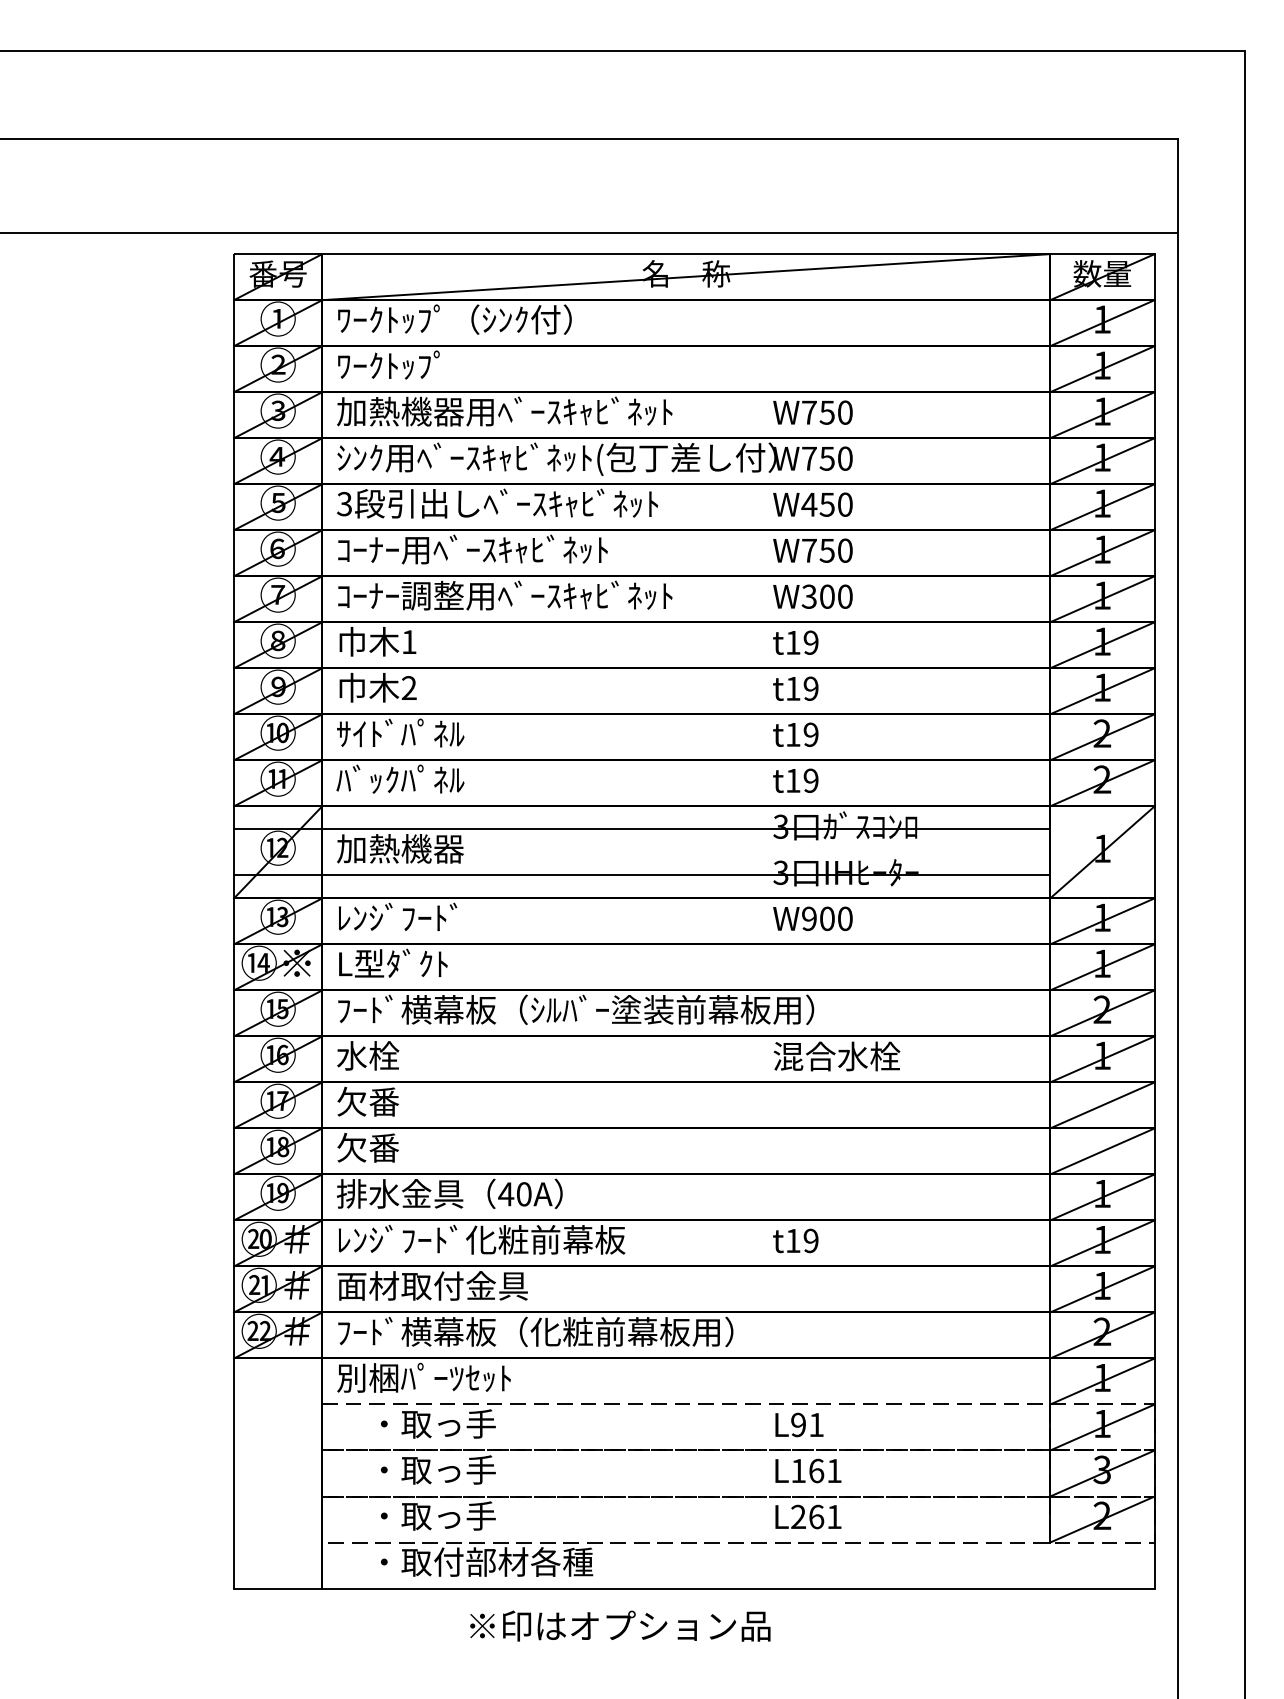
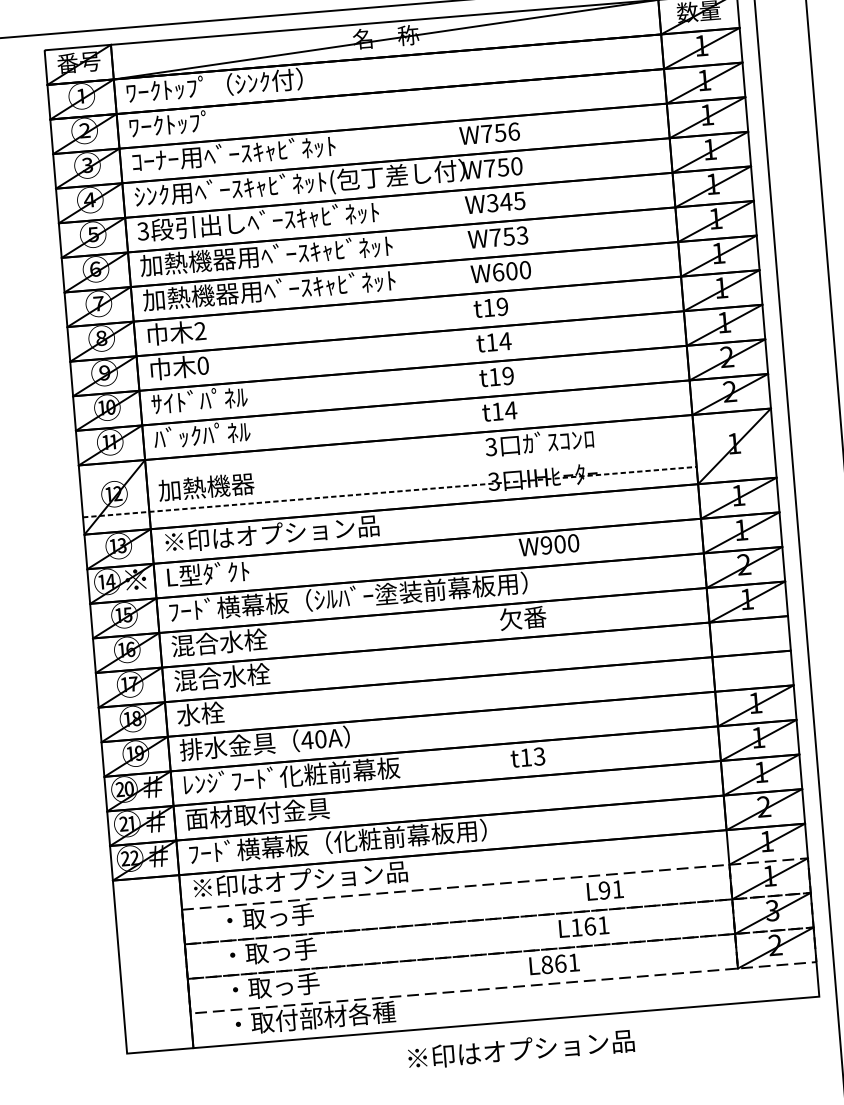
text: (504, 411) -> (257, 151), 加熱機器用ﾍﾞｰｽｷｬﾋﾞﾈｯﾄ -> ｺｰﾅｰ用ﾍﾞｰｽｷｬﾋﾞﾈｯﾄ
text: (845, 412) -> (514, 131), W750 -> W756
text: (826, 504) -> (505, 201), W450 -> W345
text: (504, 549) -> (266, 255), ｺｰﾅｰ用ﾍﾞｰｽｷｬﾋﾞﾈｯﾄ -> 加熱機器用ﾍﾞｰｽｷｬﾋﾞﾈｯﾄ
text: (844, 550) -> (521, 235), W750 -> W753
text: (400, 595) -> (190, 296), ｺｰﾅｰ調整用ﾍﾞｰｽｷｬﾋﾞﾈｯﾄ -> 加熱機器用ﾍﾞｰｽｷｬﾋﾞﾈｯﾄ
text: (809, 596) -> (498, 272), W300 -> W600
text: (408, 641) -> (199, 330), 1 -> 2
text: (408, 688) -> (202, 366), 2 -> 0
text: (811, 688) -> (505, 341), t19 -> t14
text: (811, 780) -> (511, 410), t19 -> t14
line: (642, 829) -> (387, 457), removed
line: (642, 875) -> (390, 492), solid -> dashed
text: (481, 917) -> (271, 533), ﾚﾝｼﾞﾌｰﾄﾞ -> ※印はオプション品
text: (812, 918) -> (548, 545), moved
text: (400, 1055) -> (219, 642), 水栓 -> 混合水栓
text: (836, 1056) -> (547, 616), 混合水栓 -> 欠番
text: (400, 1101) -> (222, 677), 欠番 -> 混合水栓
line: (1102, 1105) -> (750, 636), removed
text: (368, 1147) -> (200, 713), 欠番 -> 水栓
line: (1102, 1151) -> (753, 671), removed
text: (810, 1241) -> (539, 757), t19 -> t13
text: (480, 1377) -> (299, 879), 別梱ﾊﾟｰﾂｾｯﾄ -> ※印はオプション品
text: (799, 1424) -> (605, 890), moved
text: (808, 1470) -> (584, 926), moved
text: (798, 1516) -> (547, 964), L261 -> L861
text: (620, 1625) -> (521, 1049), moved

